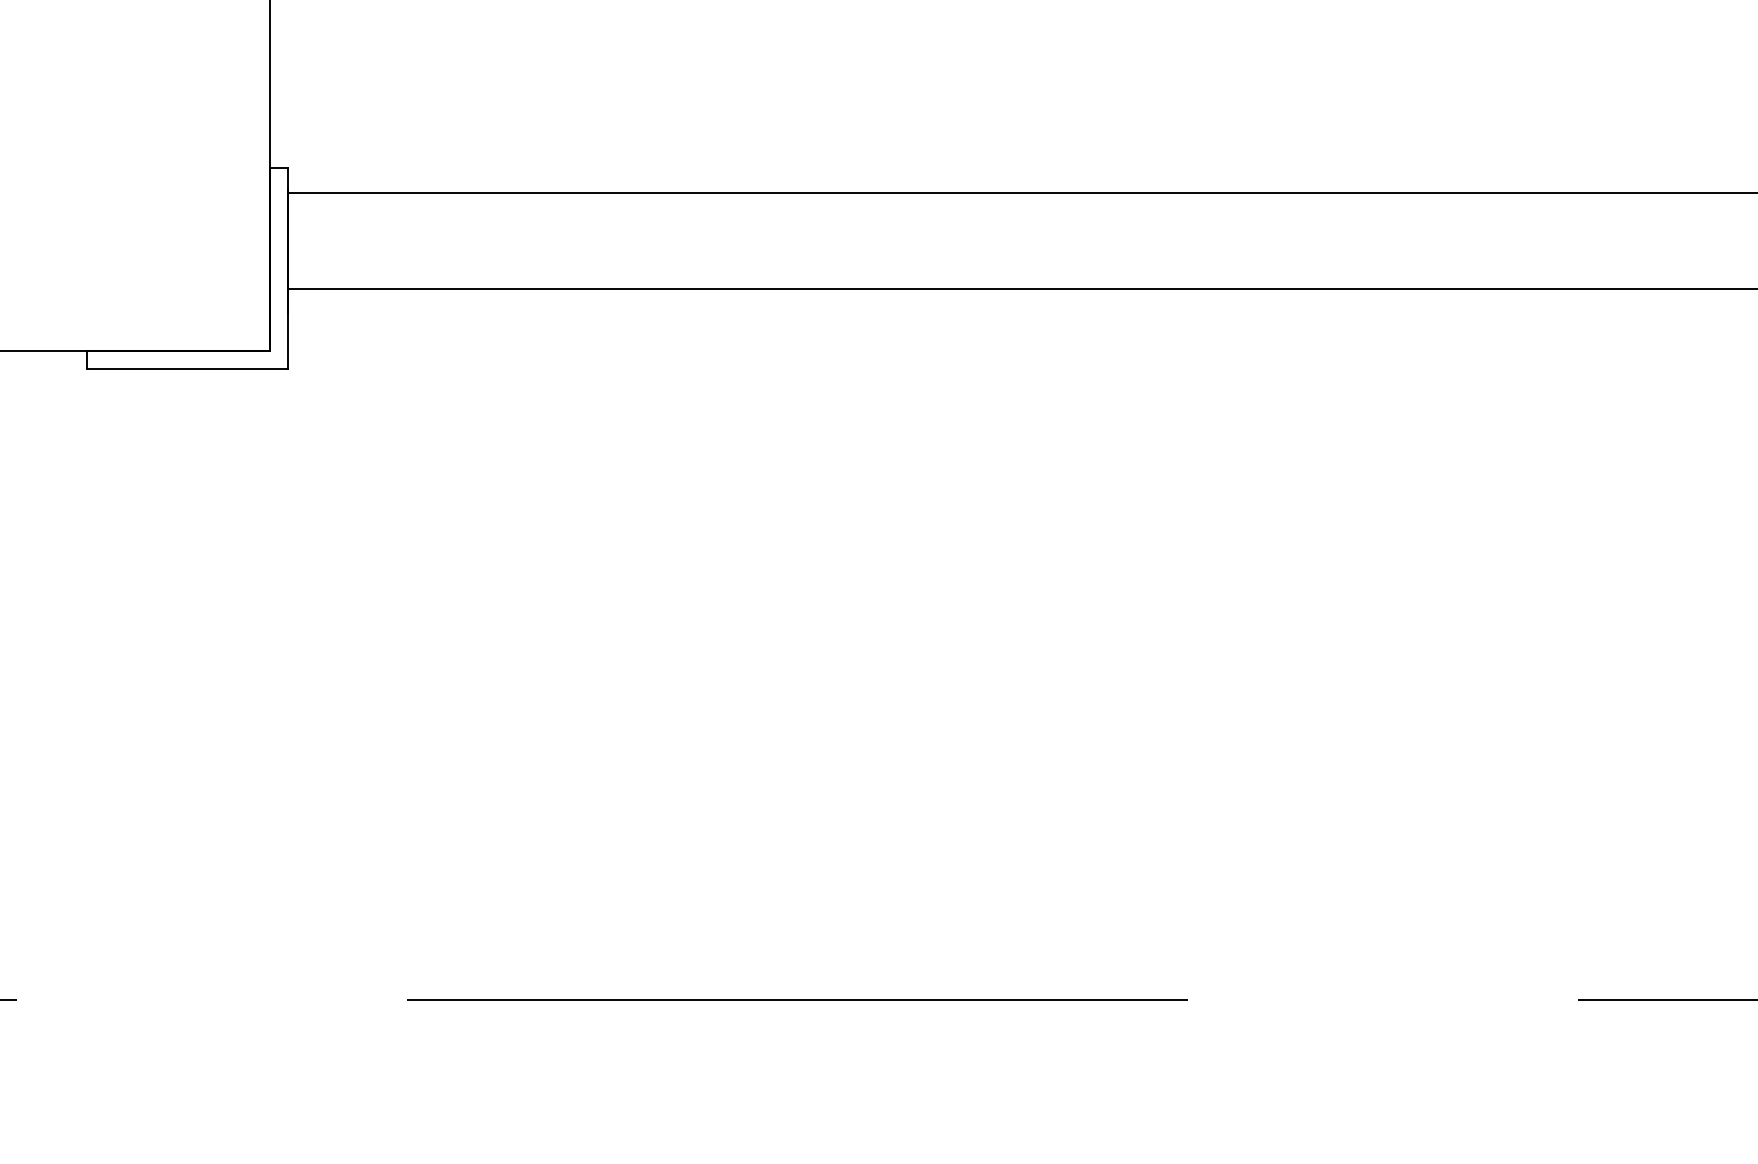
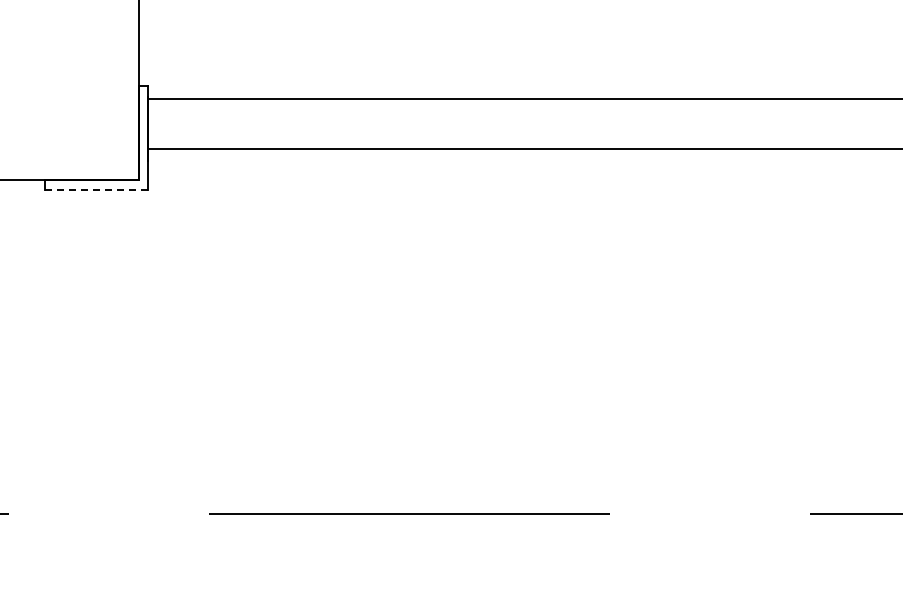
line: (187, 368) -> (96, 189), solid -> dashed

